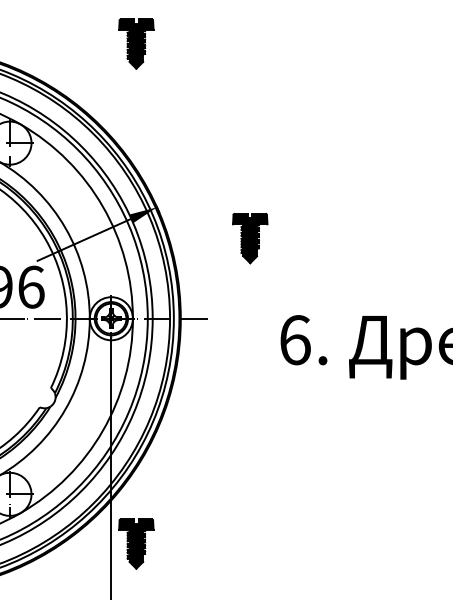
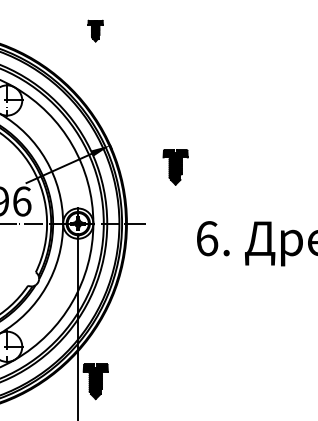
part: (135, 43) -> (95, 30), size x0.6

